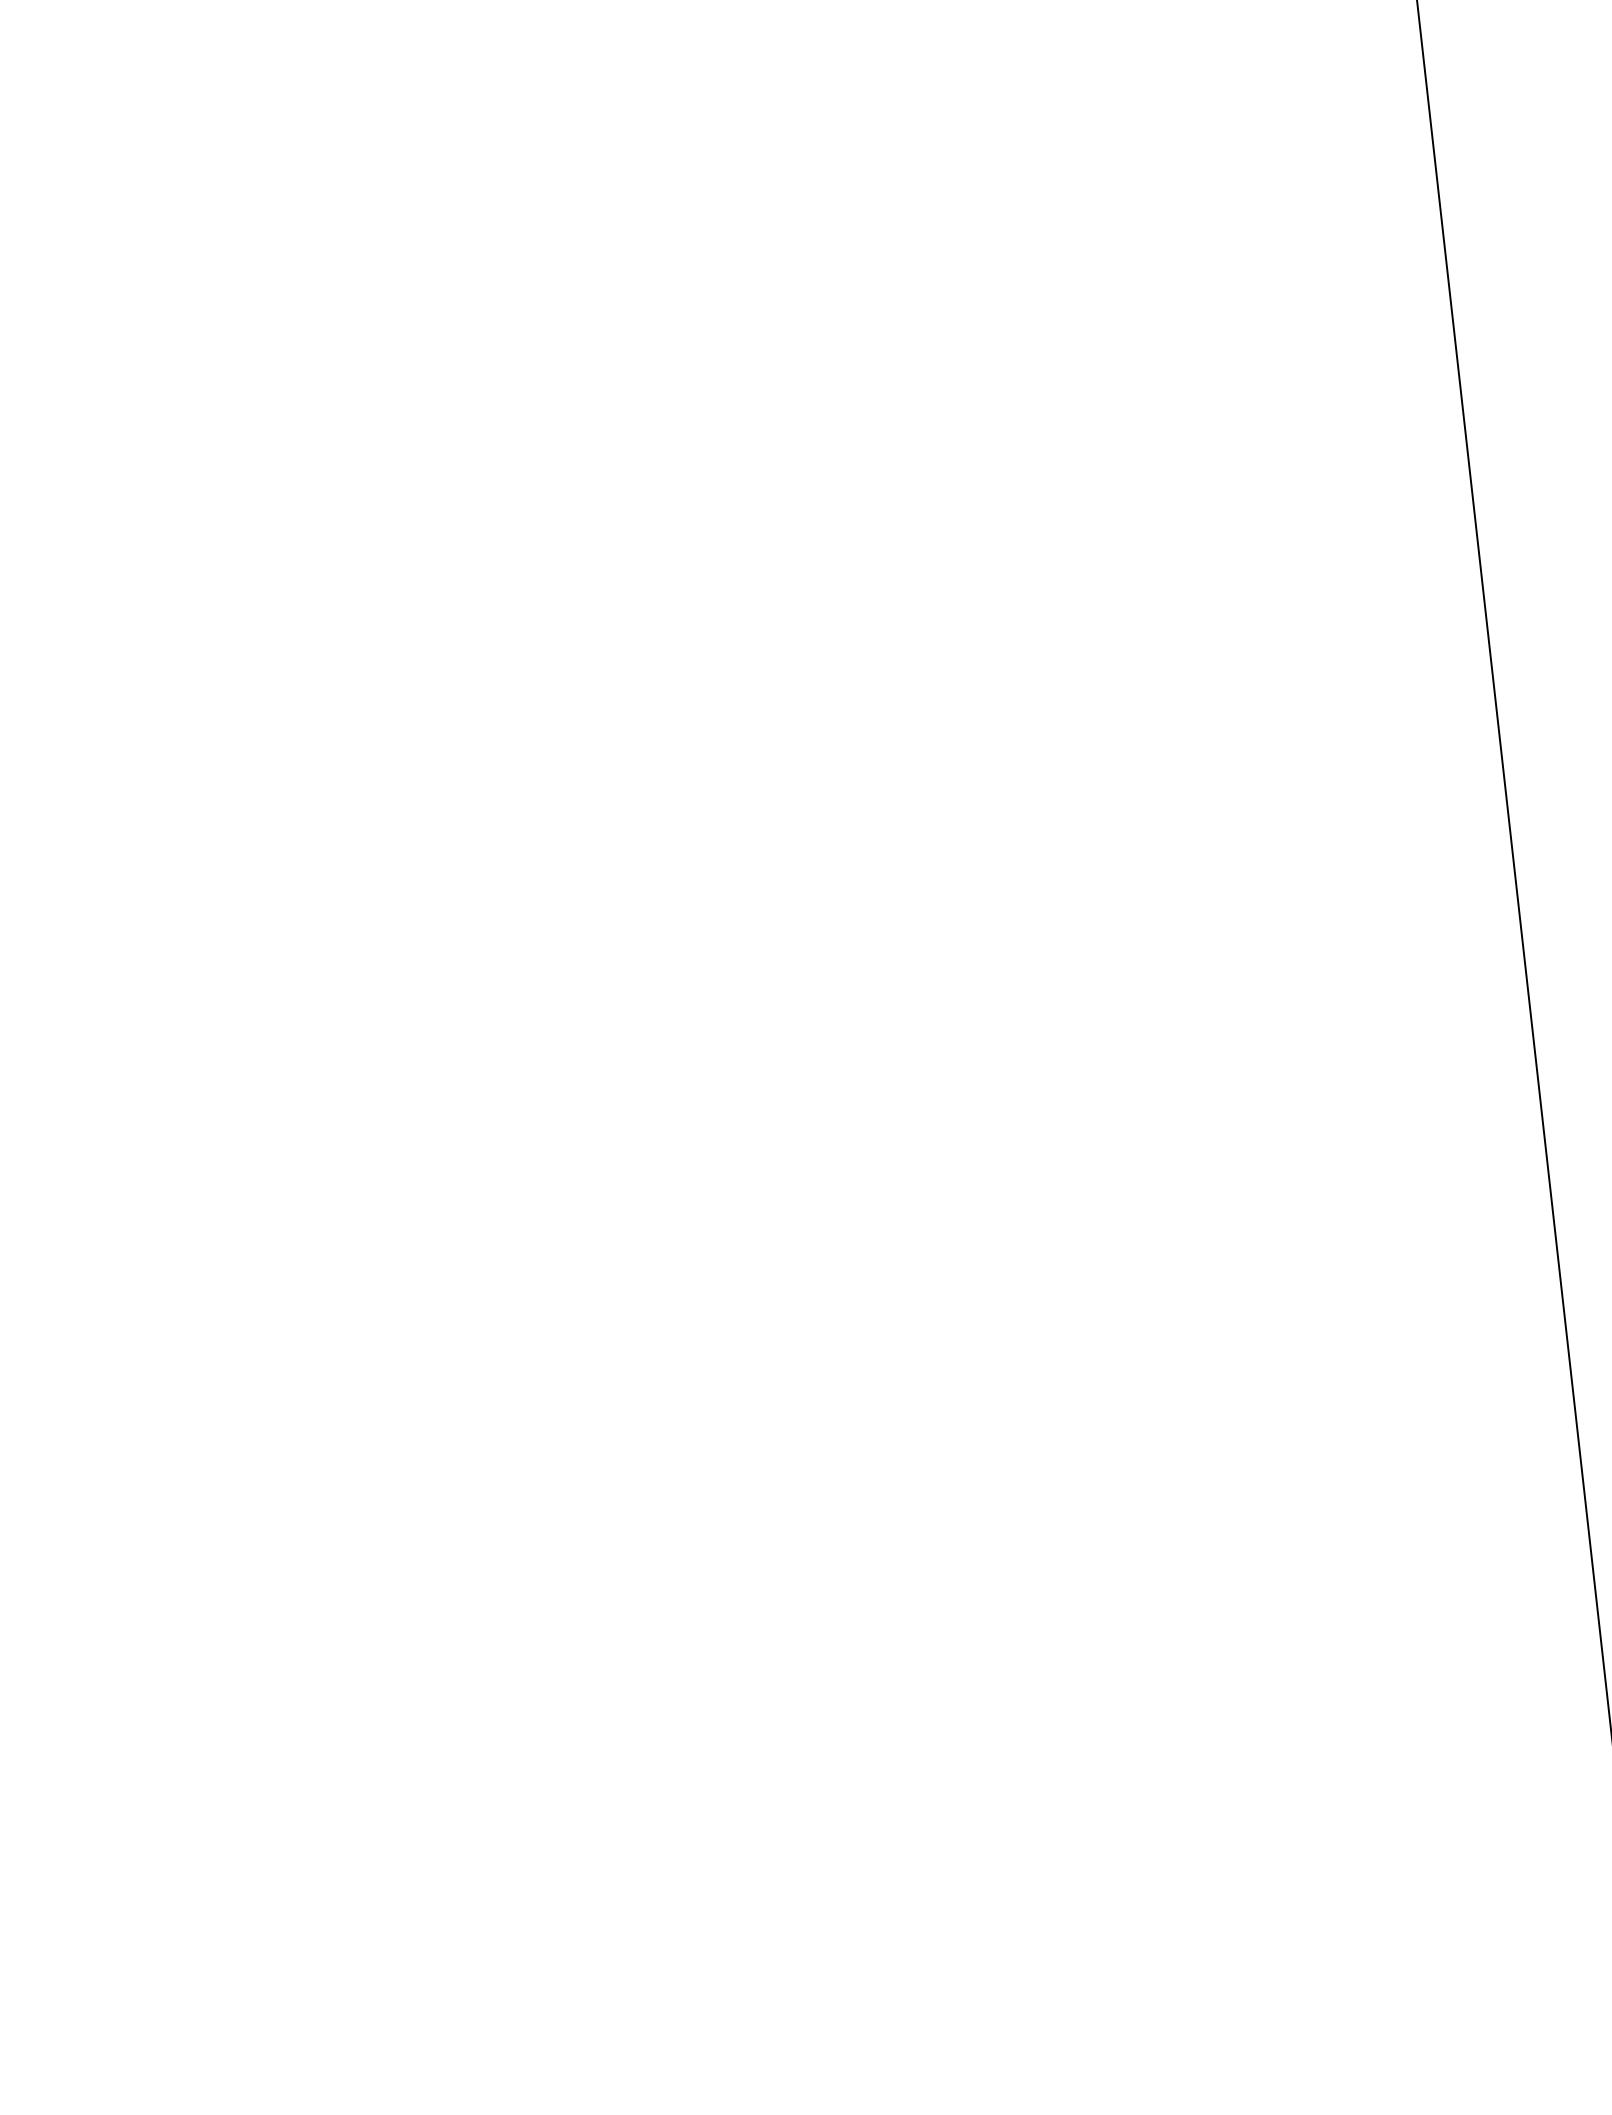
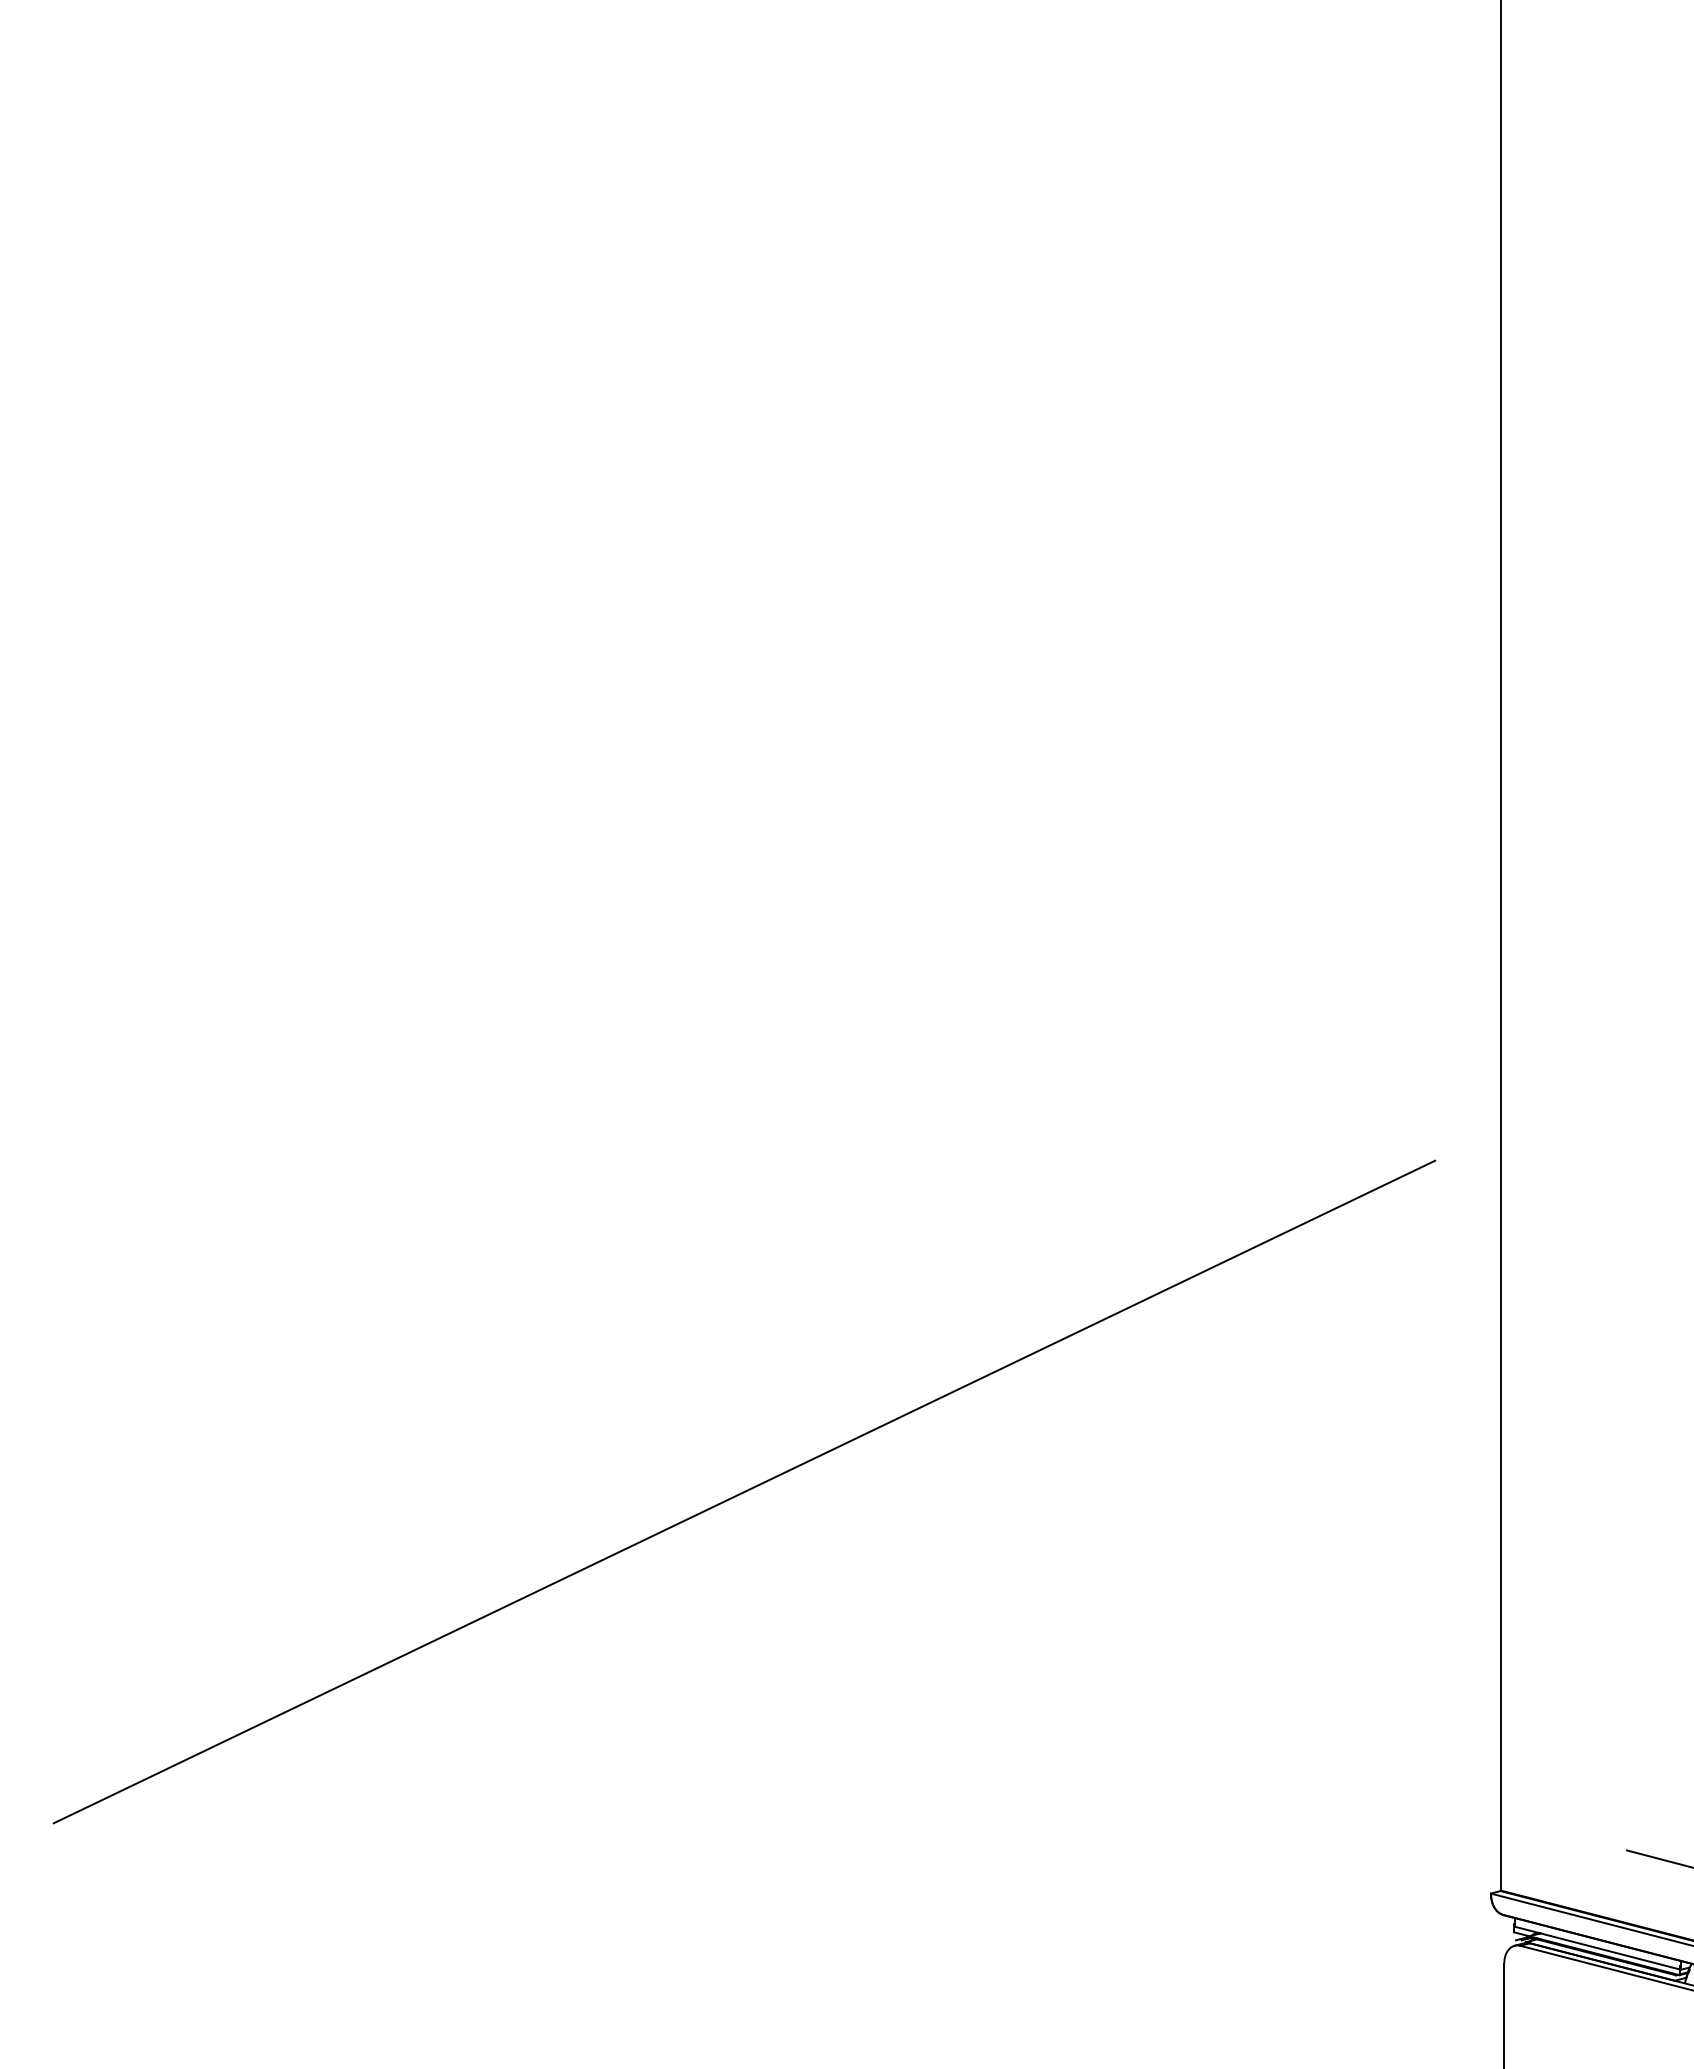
line: (807, 1565) -> (744, 1491), added

